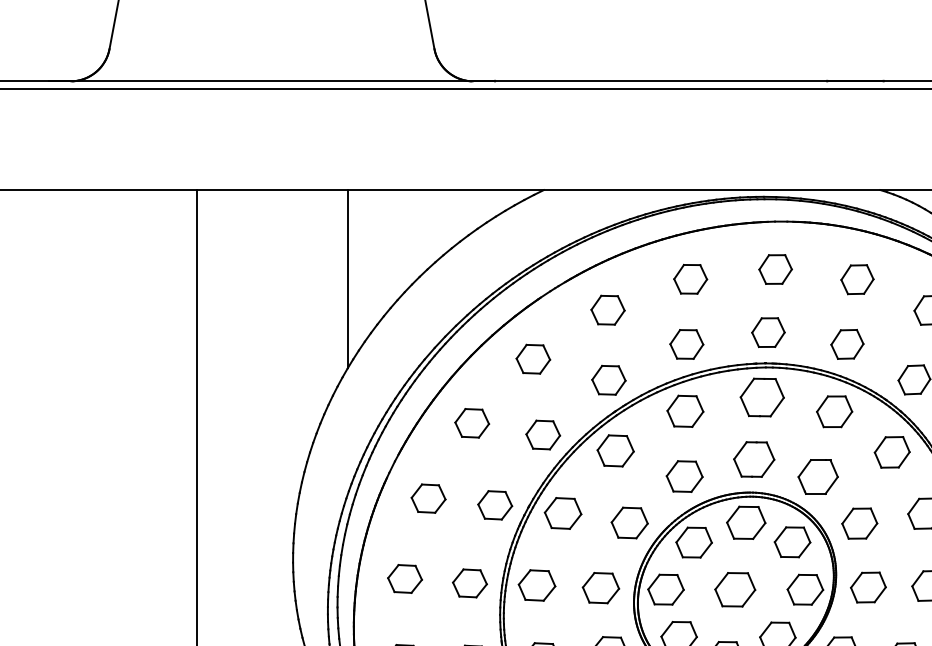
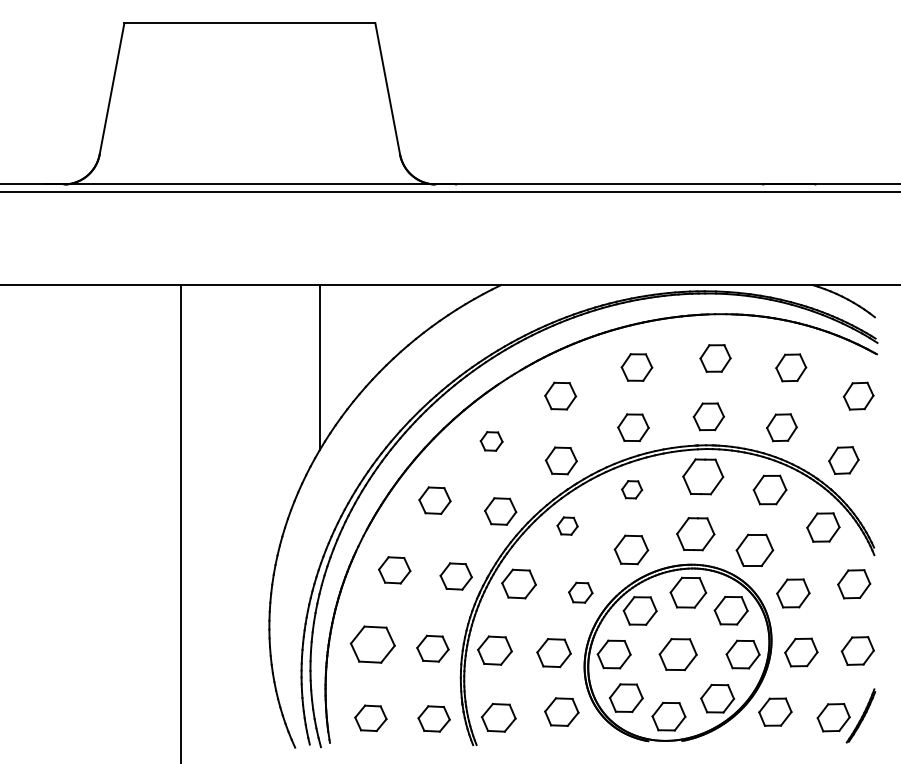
part: (533, 359) -> (491, 441), size x0.7
part: (684, 411) -> (631, 489), size x0.6
part: (615, 450) -> (567, 525), size x0.6
part: (629, 522) -> (580, 592), size x0.7
part: (404, 578) -> (372, 644), size x1.4

